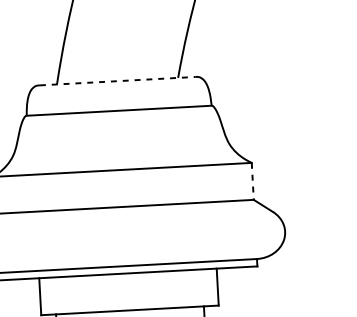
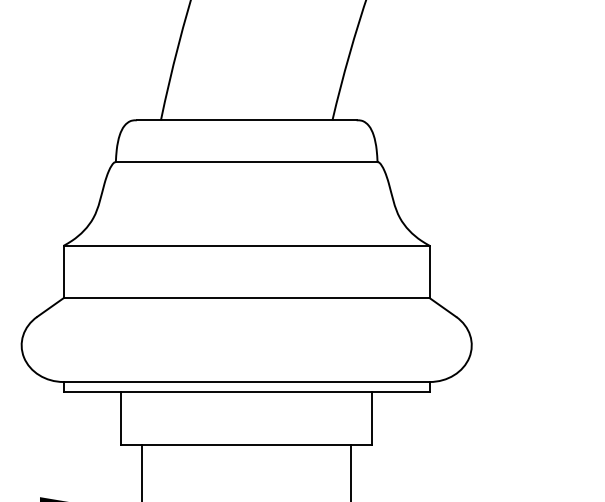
line: (117, 81) -> (246, 120), dashed -> solid
line: (252, 181) -> (429, 272), dashed -> solid

